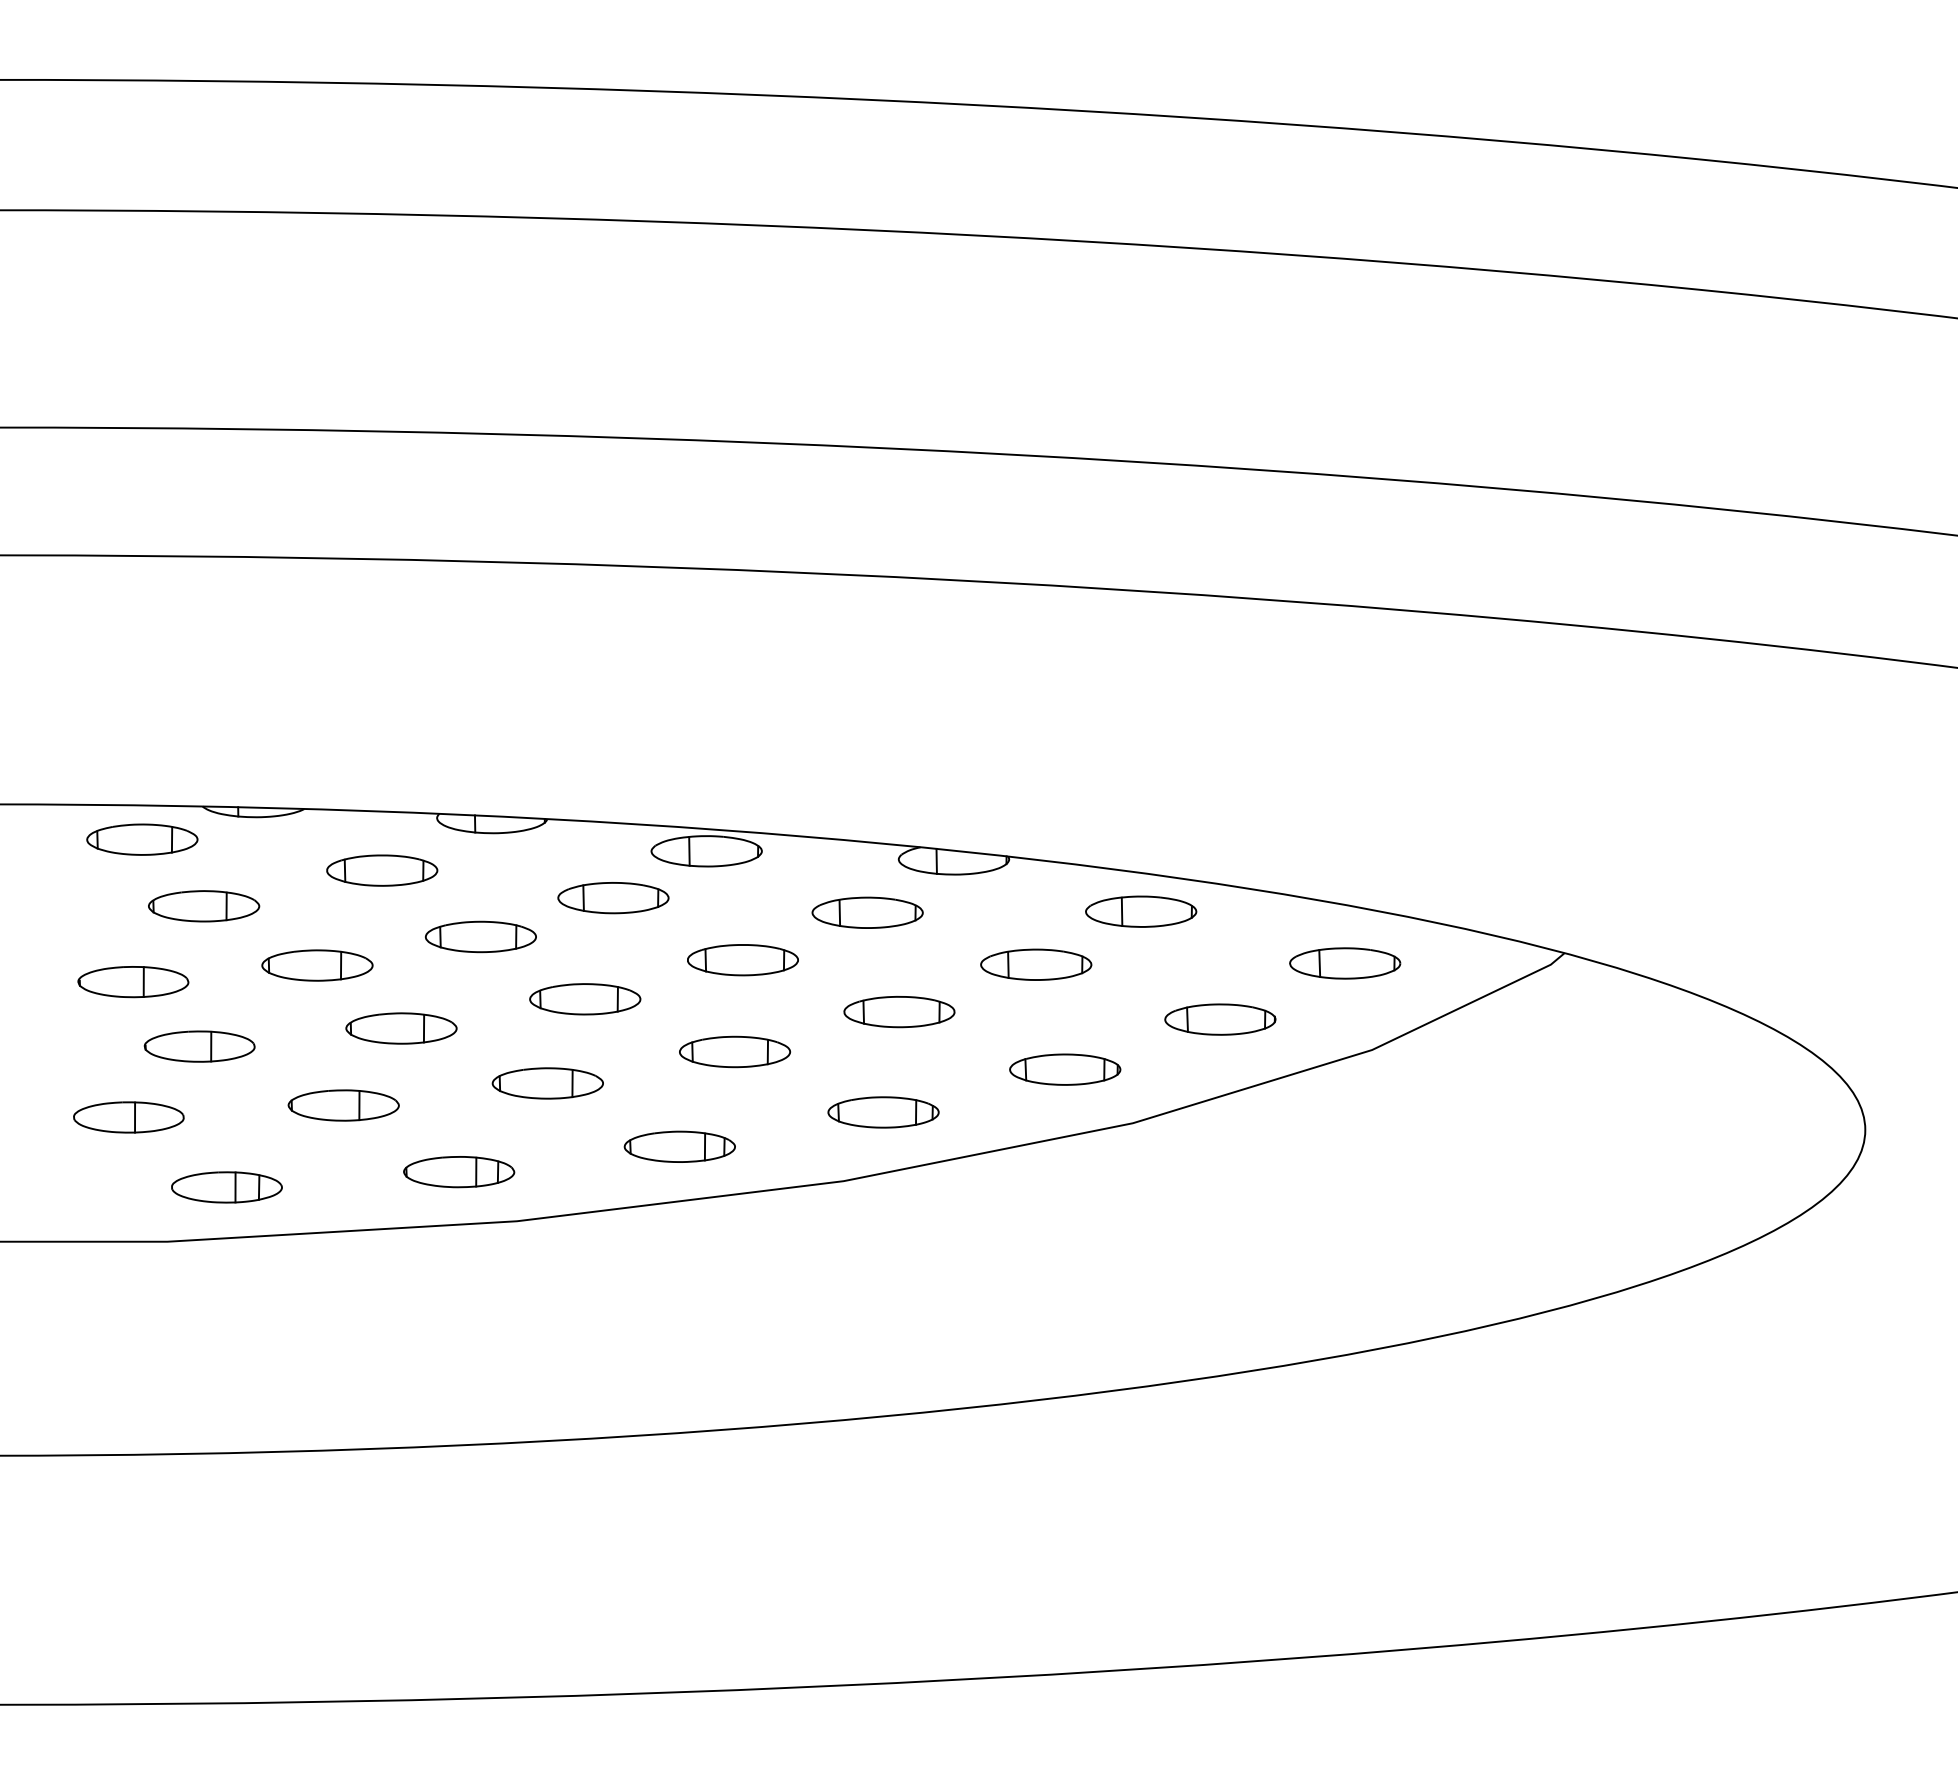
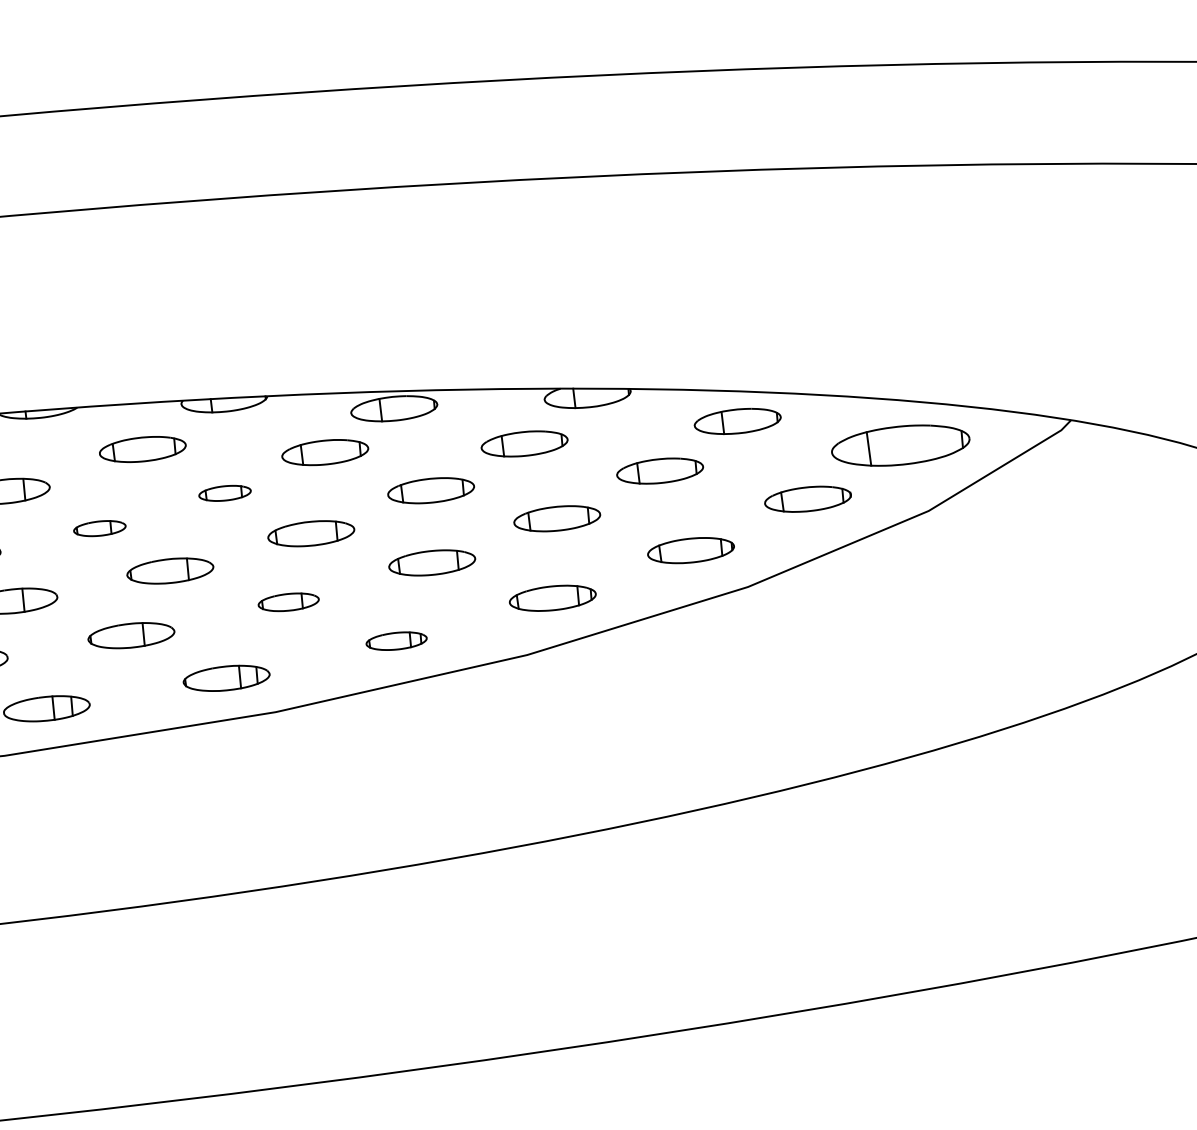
part: (480, 936) -> (224, 493), size x0.6
part: (1345, 963) -> (901, 445), size x1.6
part: (317, 965) -> (99, 528), size x0.6
part: (547, 1083) -> (288, 602), size x0.7
part: (679, 1146) -> (396, 641), size x0.7

